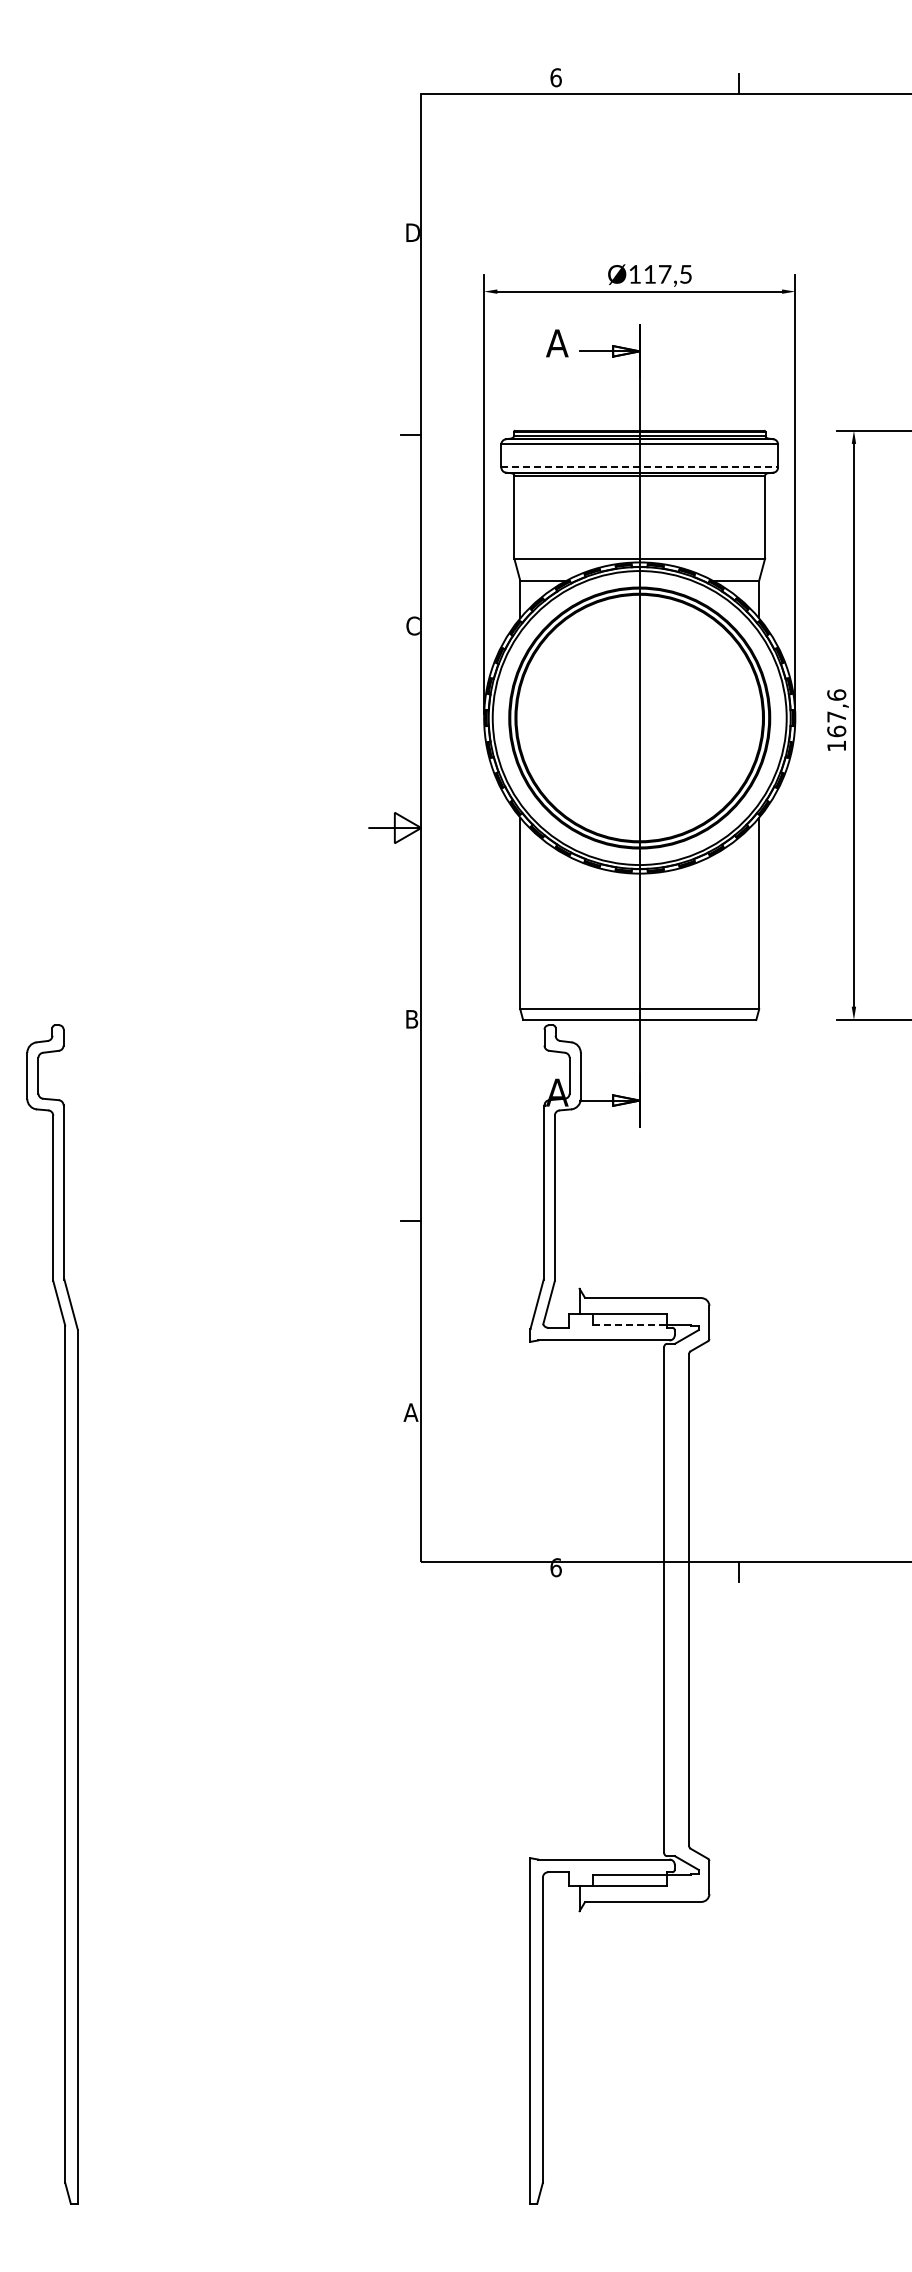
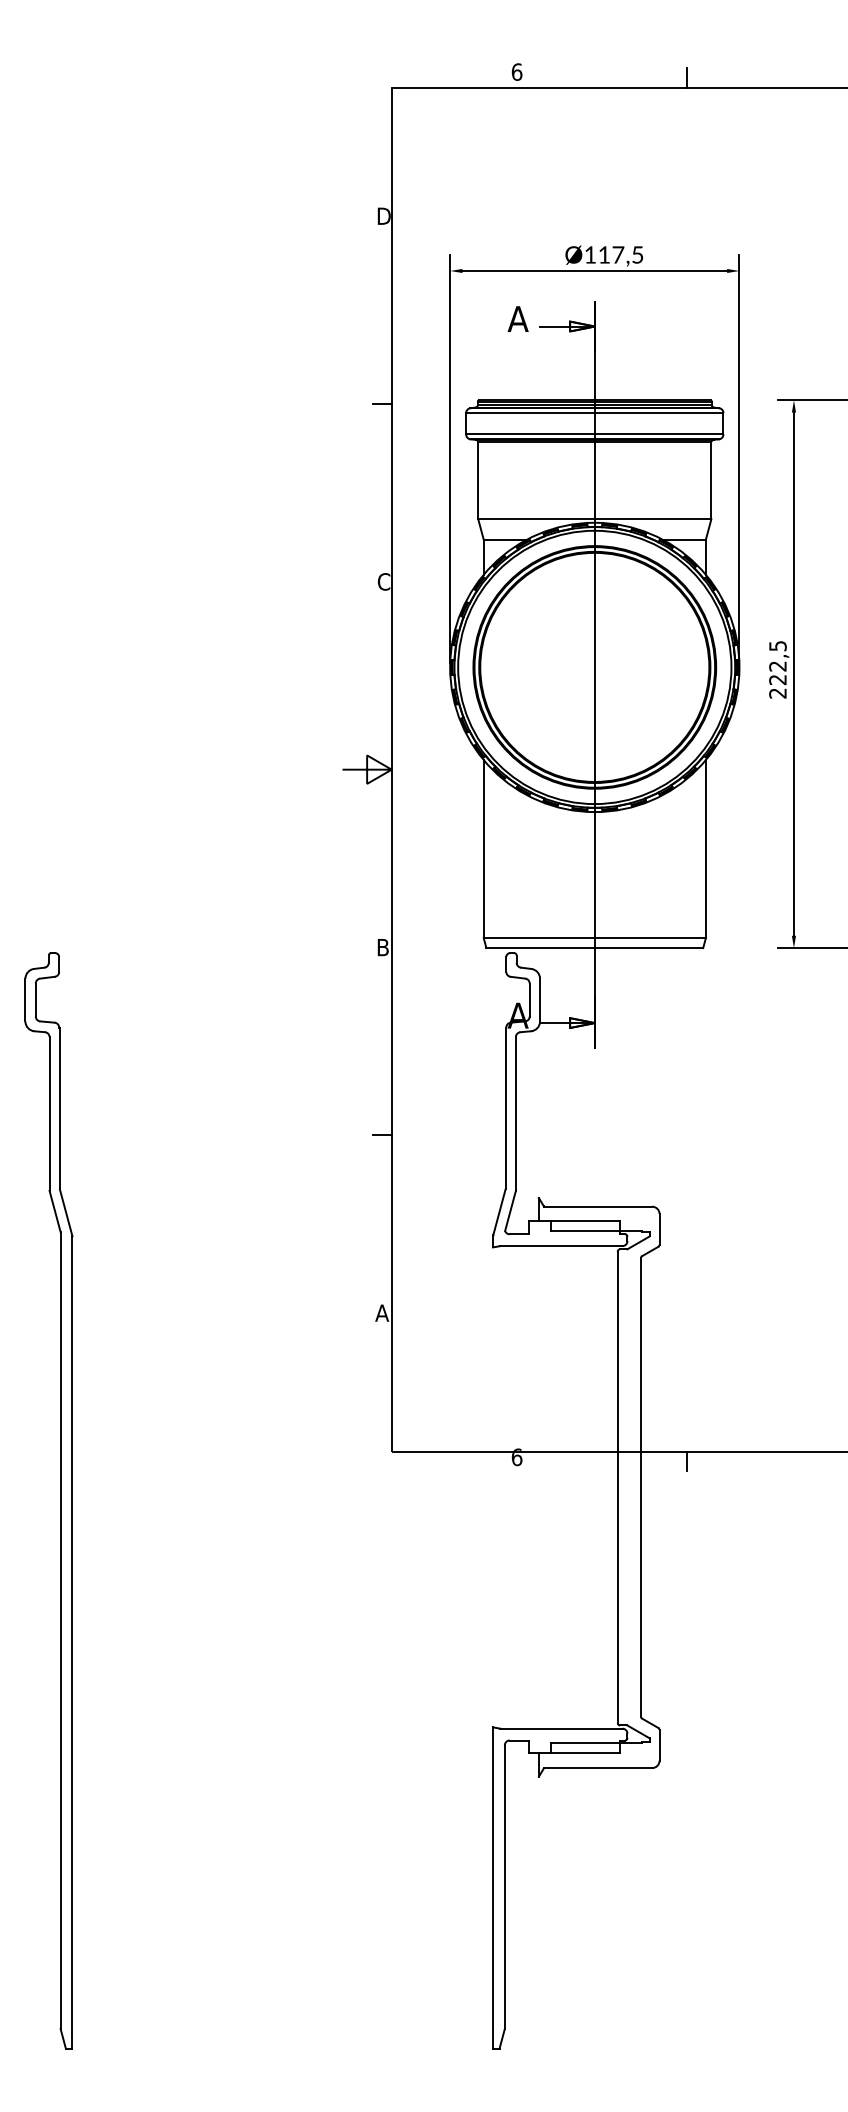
line: (640, 467) -> (595, 434), dashed -> solid
text: (836, 720) -> (777, 669), 167,6 -> 222,5
line: (630, 1324) -> (586, 1231), dashed -> solid

